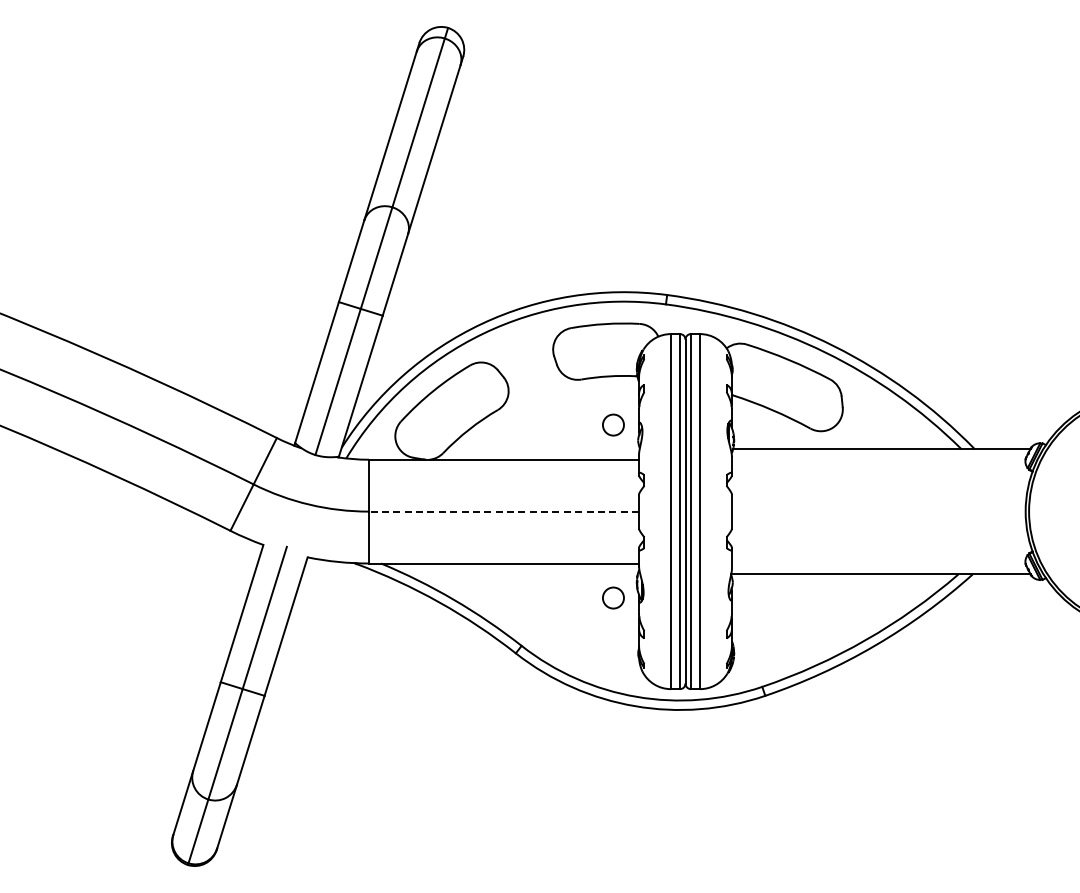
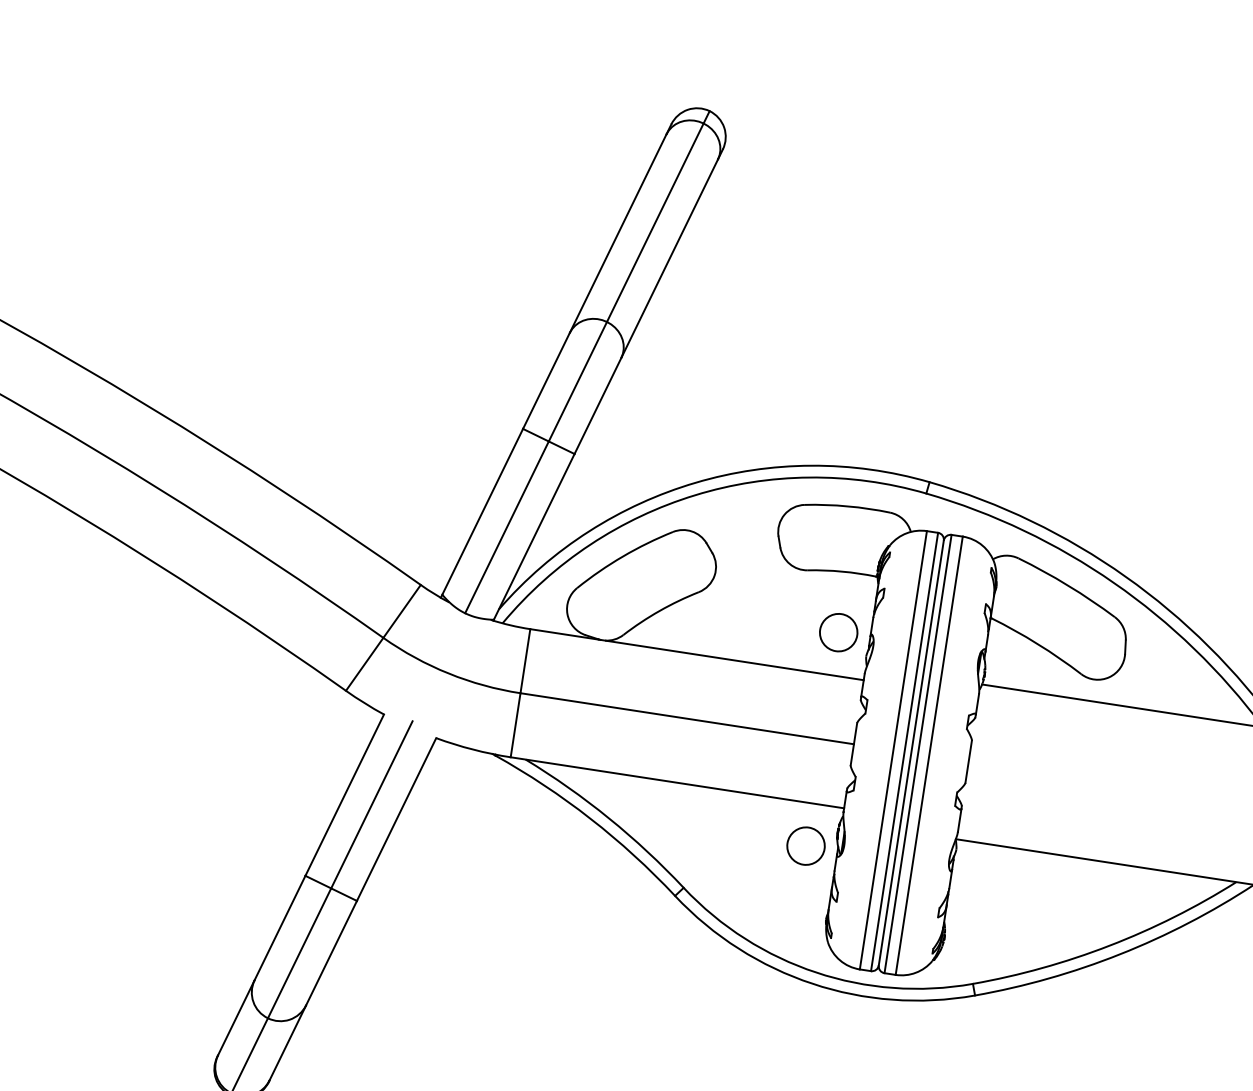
circle: (613, 424) -> (838, 631), size x1.43
line: (503, 511) -> (686, 718), dashed -> solid
circle: (613, 597) -> (806, 845), size x1.43

